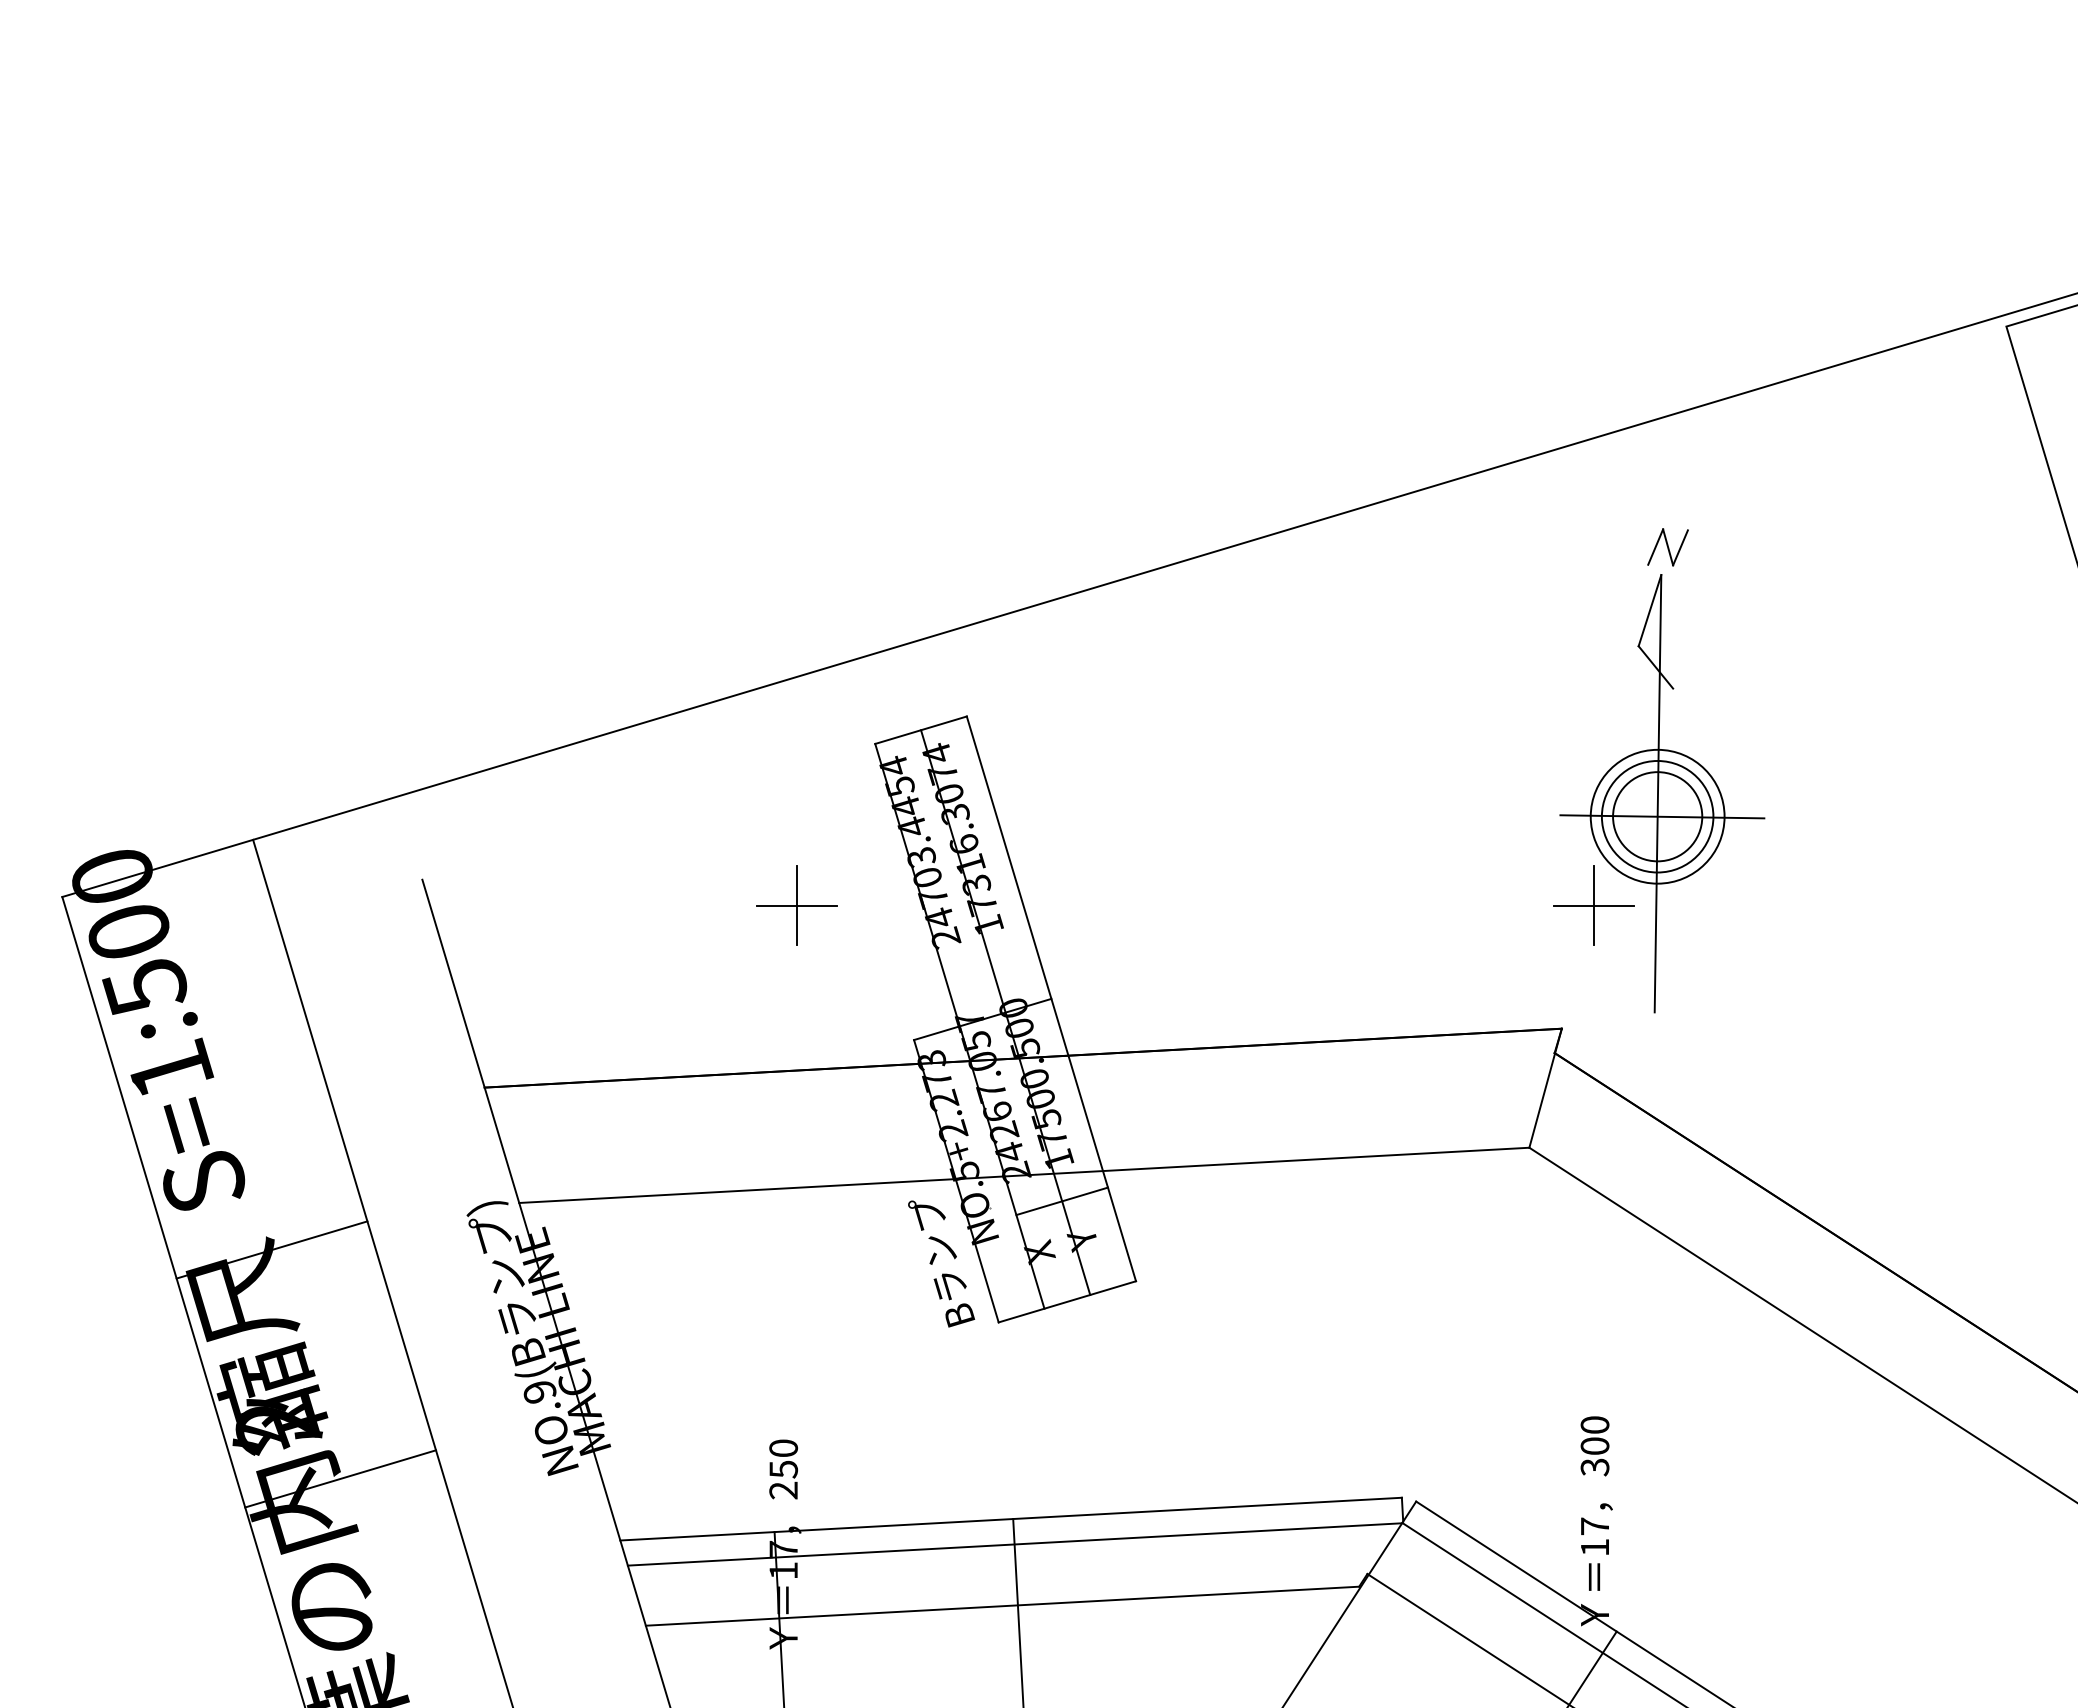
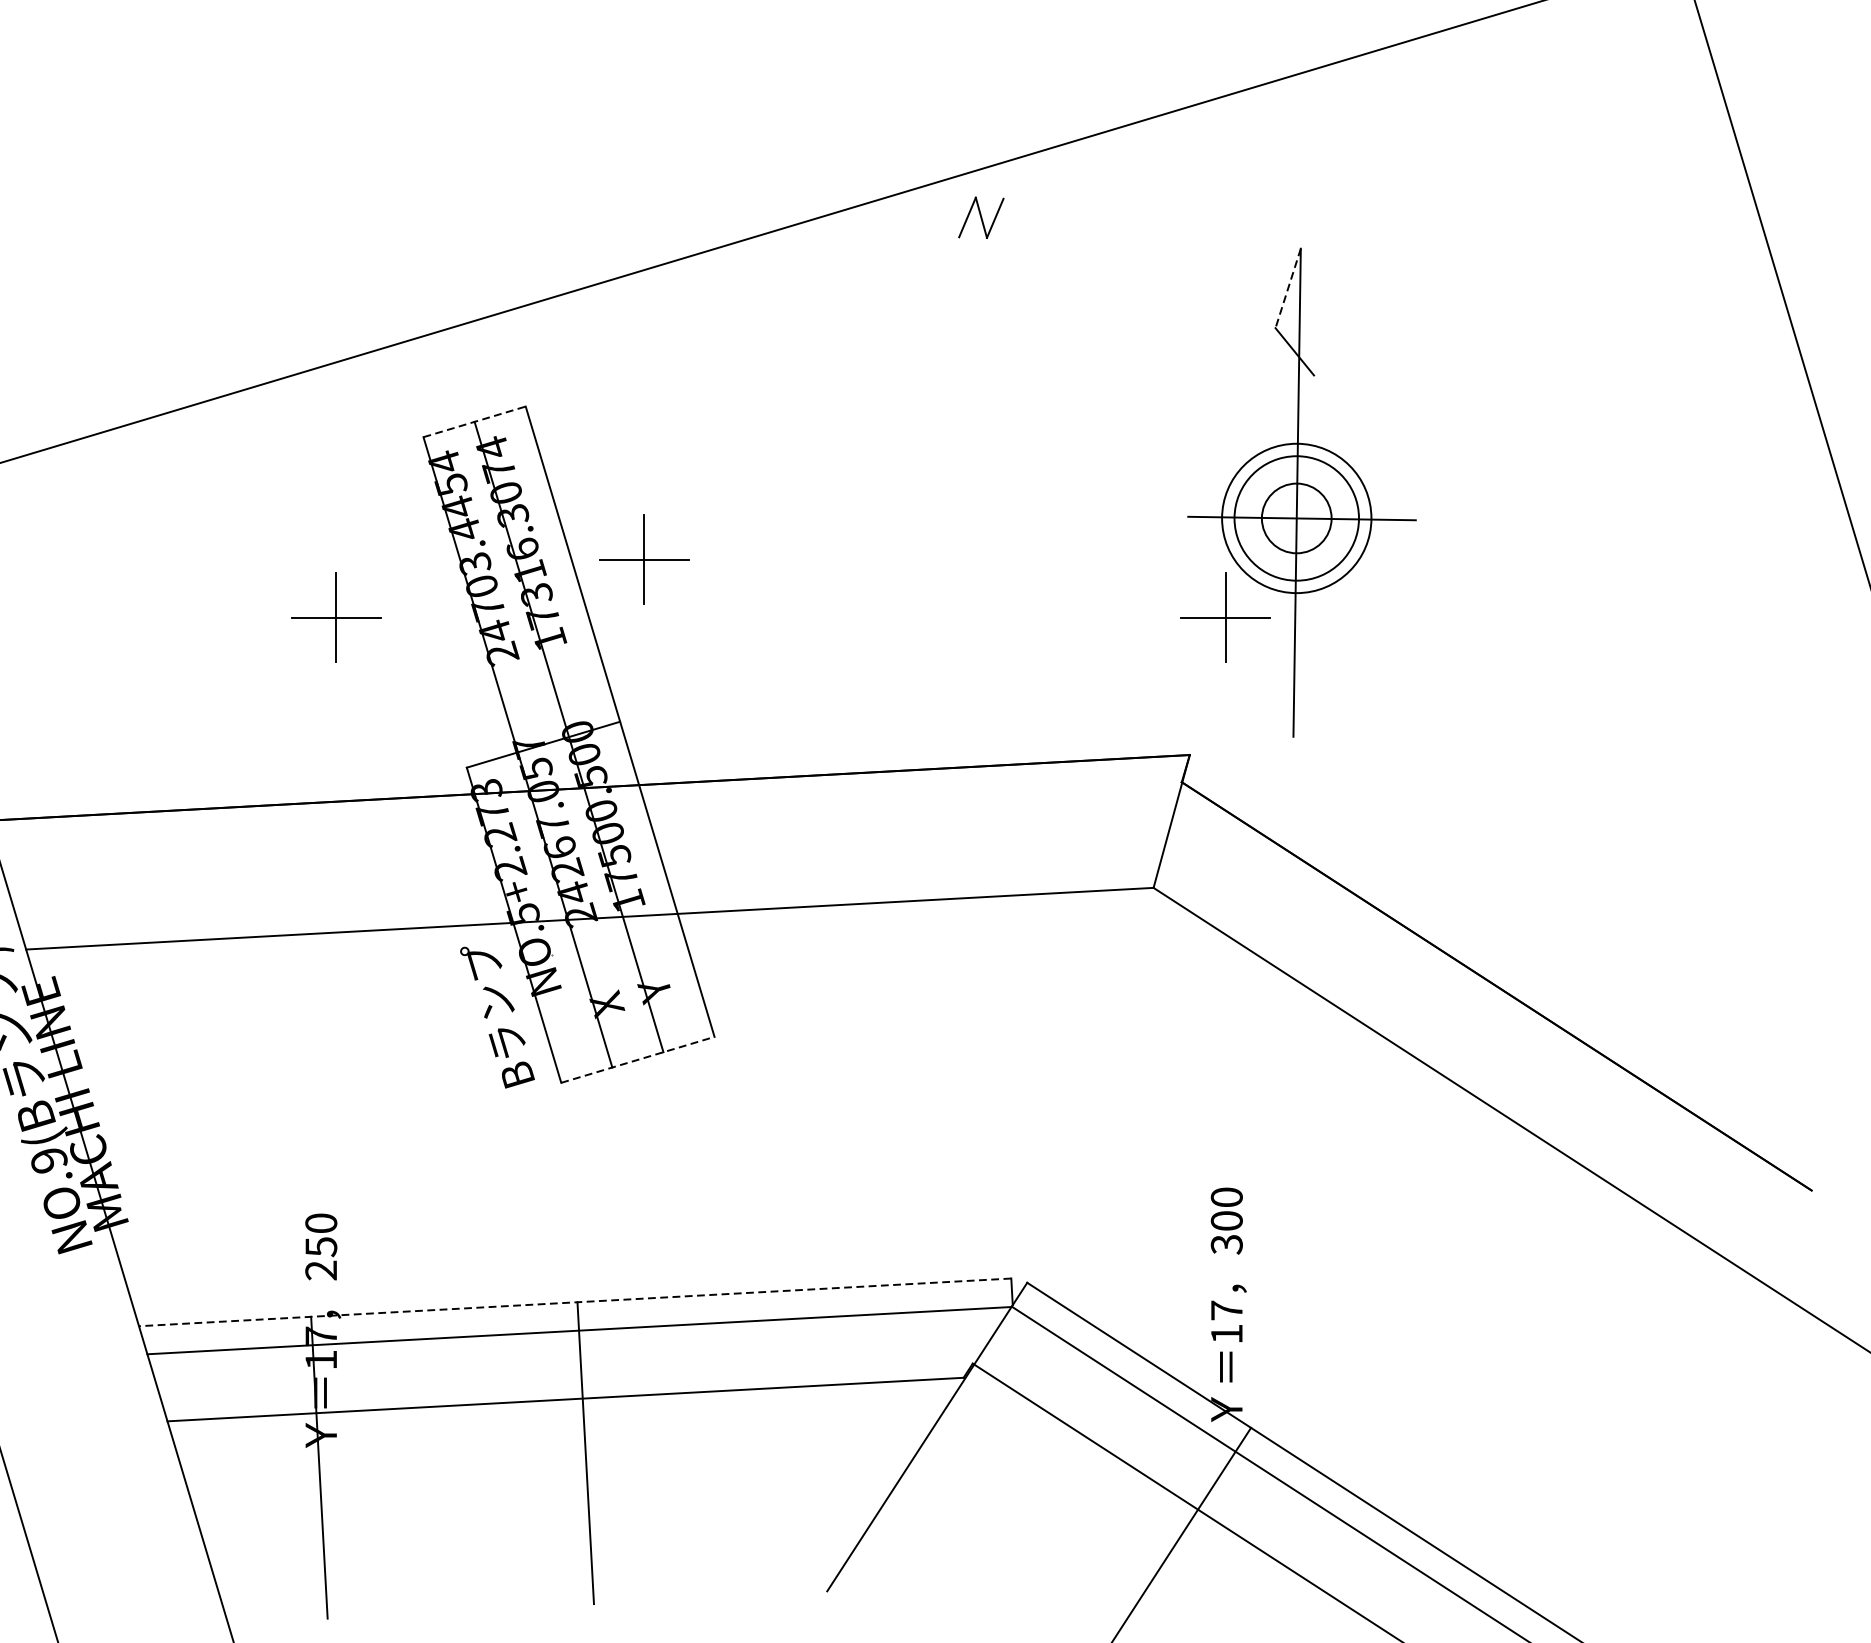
part: (1667, 547) -> (980, 217), moved
line: (1649, 611) -> (1287, 289), solid -> dashed
line: (921, 730) -> (475, 422), solid -> dashed
circle: (1657, 816) -> (1296, 518), size x0.7
part: (1072, 853) -> (643, 559), added
line: (1061, 1201) -> (631, 947), removed
line: (1067, 1301) -> (638, 1059), solid -> dashed
line: (1010, 1519) -> (574, 1302), solid -> dashed

